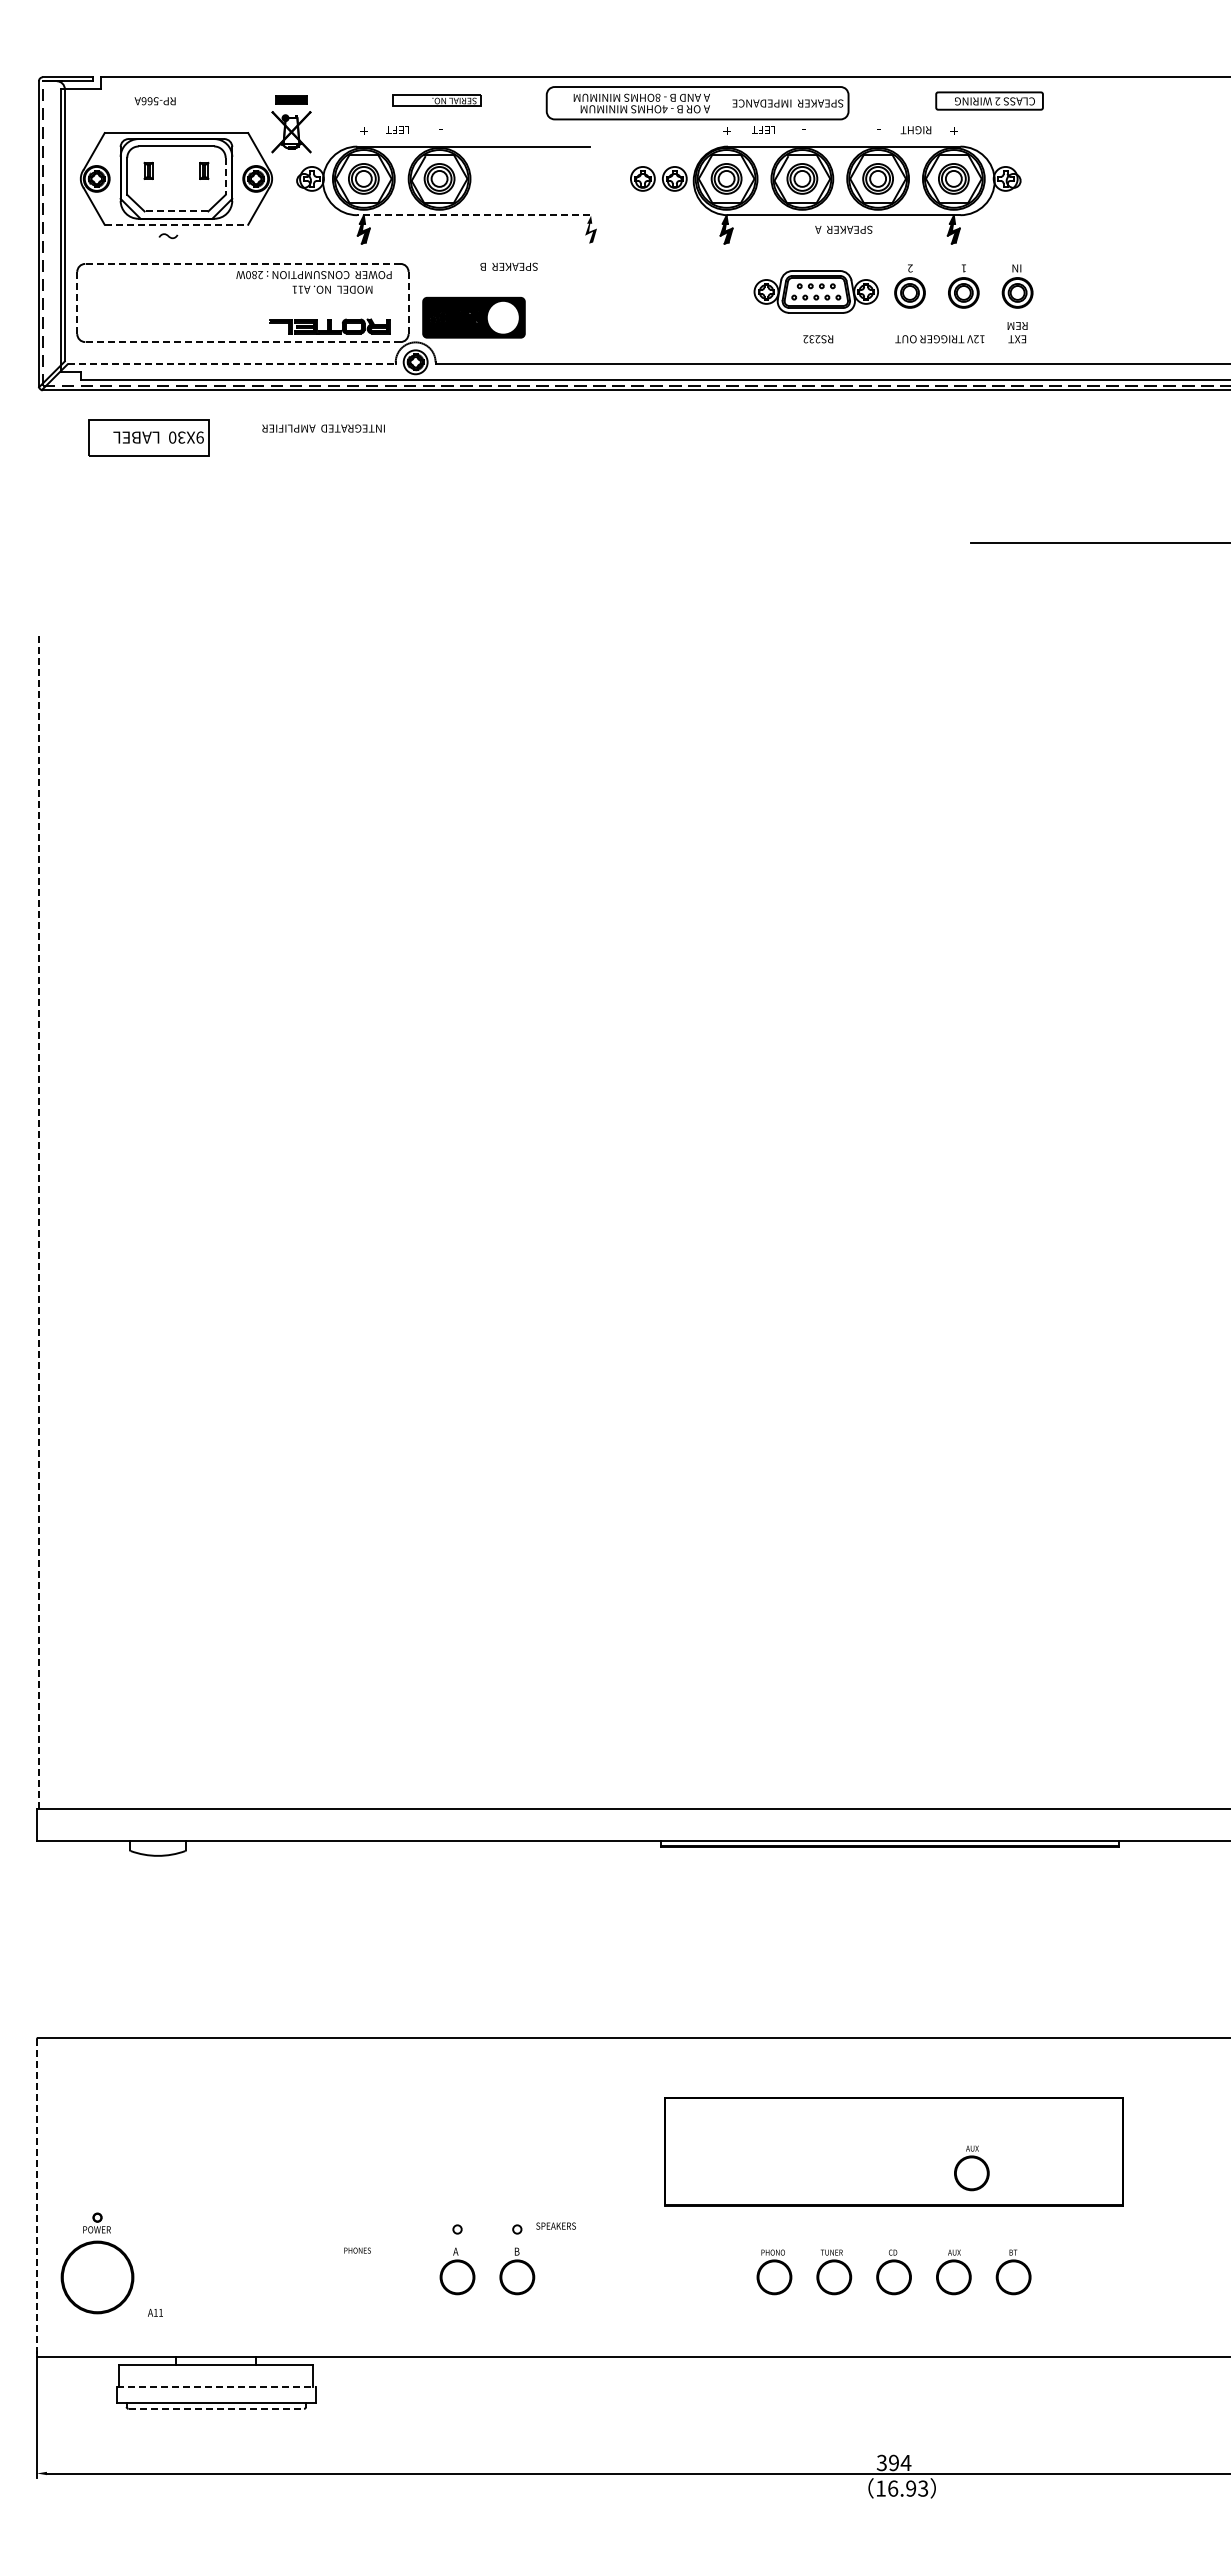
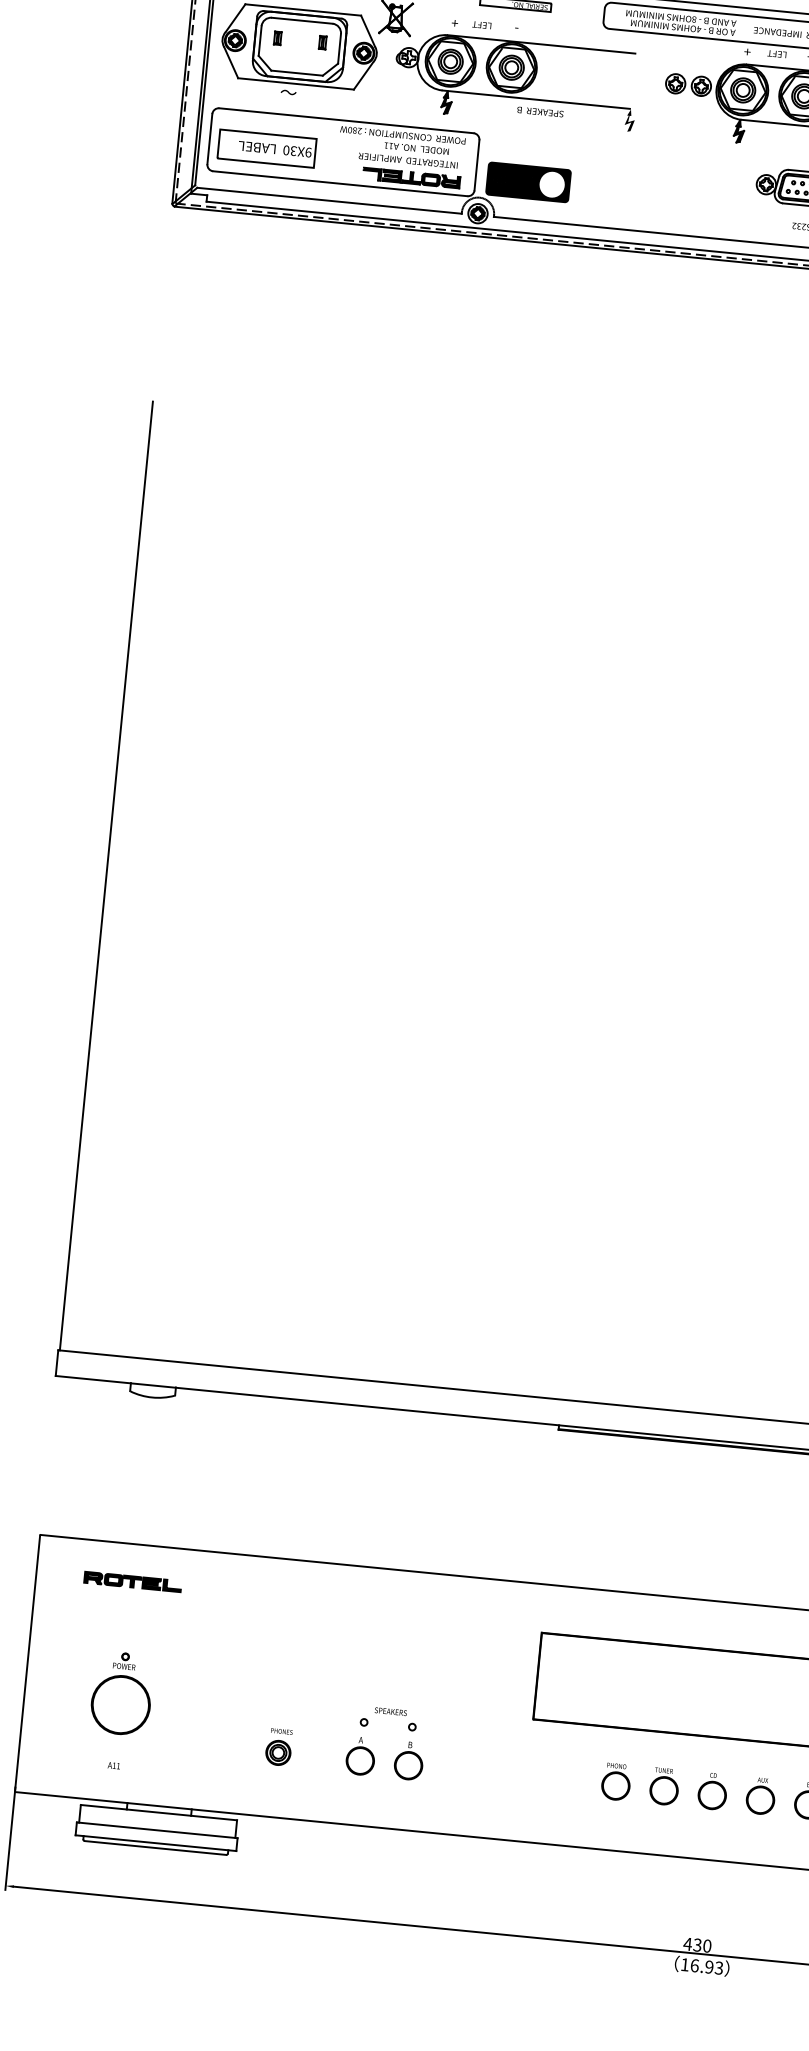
line: (225, 176) -> (339, 48), dashed -> solid
line: (176, 211) -> (297, 73), dashed -> solid
line: (472, 215) -> (535, 99), dashed -> solid
line: (176, 224) -> (296, 83), dashed -> solid
line: (242, 263) -> (346, 120), dashed -> solid
text: (508, 266) -> (539, 111), moved
line: (77, 302) -> (210, 138), dashed -> solid
line: (408, 303) -> (476, 165), dashed -> solid
line: (242, 342) -> (339, 184), dashed -> solid
line: (232, 364) -> (330, 201), dashed -> solid
text: (323, 428) -> (408, 160), moved
part: (148, 437) -> (266, 148), moved
line: (38, 1220) -> (106, 875), dashed -> solid
part: (155, 2084) -> (132, 1581), added
part: (971, 2168) -> (783, 1713), removed
line: (36, 2197) -> (27, 1663), dashed -> solid
text: (555, 2225) -> (390, 1711), moved
part: (97, 2263) -> (121, 1693), moved
part: (355, 2277) -> (278, 1753), added
line: (216, 2386) -> (157, 1829), dashed -> solid
line: (216, 2408) -> (155, 1847), dashed -> solid
text: (893, 2462) -> (697, 1944), 394 -> 430

